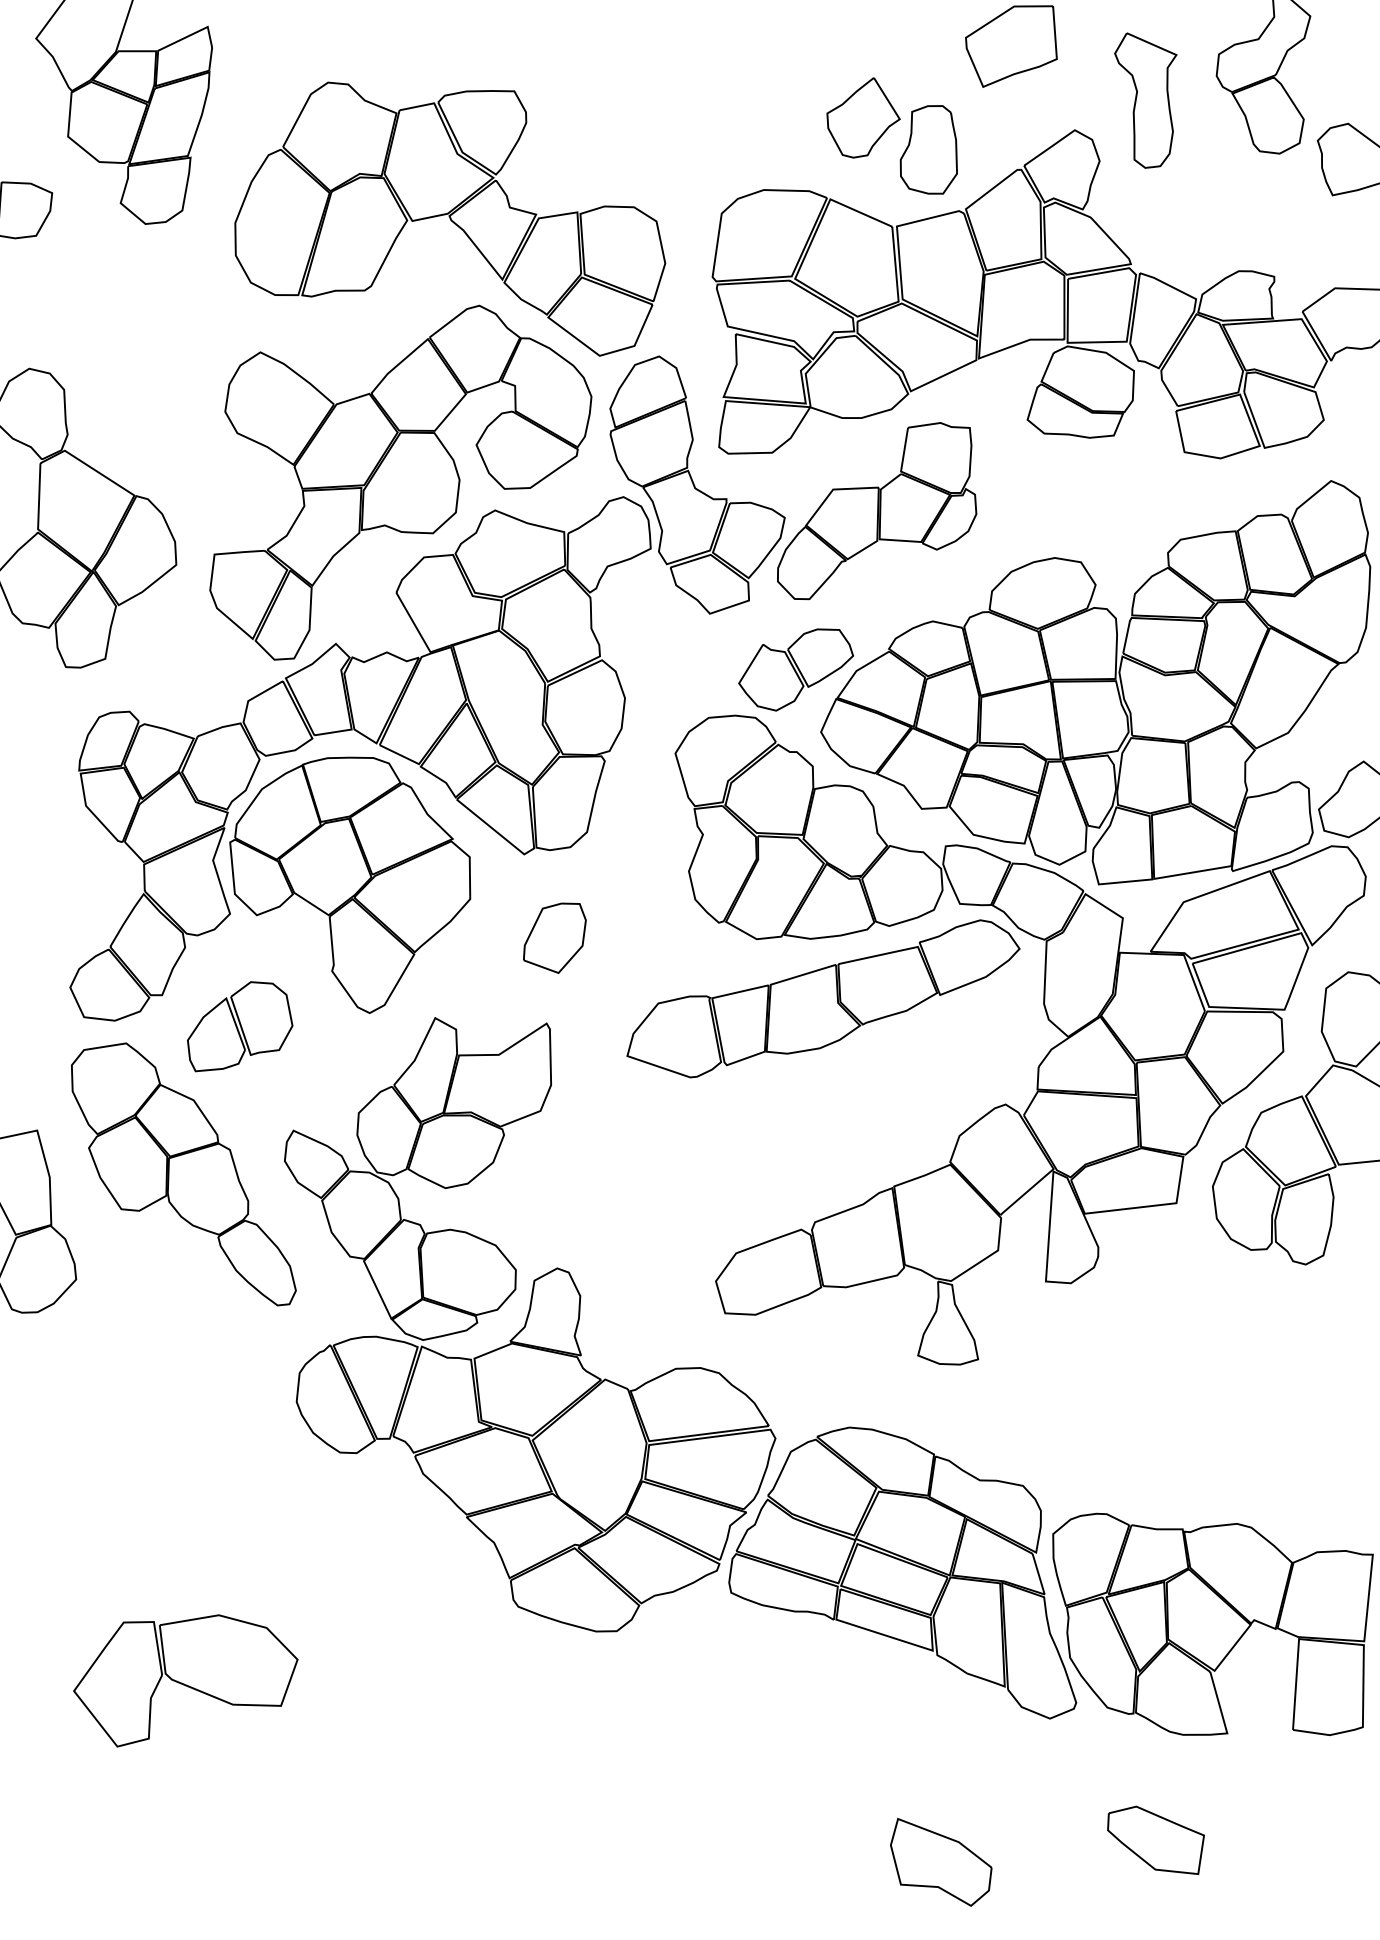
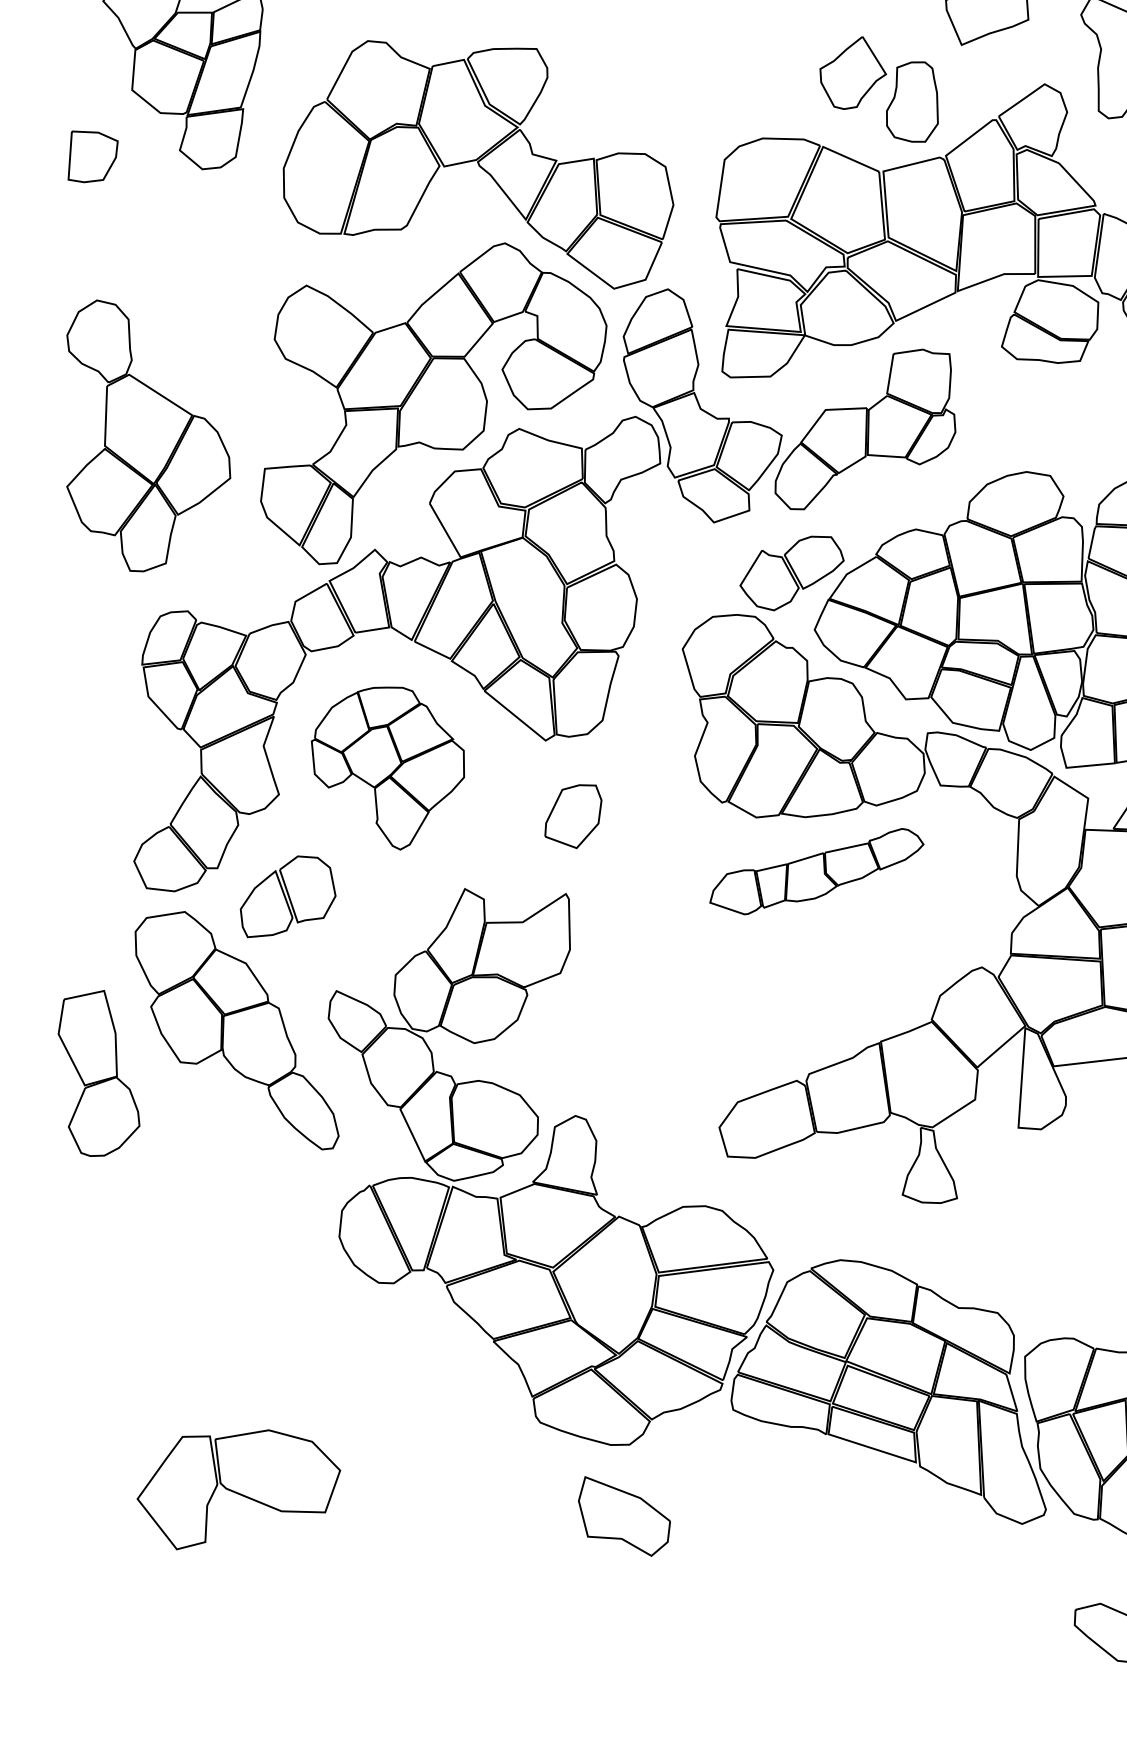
part: (350, 884) -> (388, 767), size x0.7
part: (823, 998) -> (816, 871), size x0.6
part: (941, 1861) -> (624, 1515), moved

